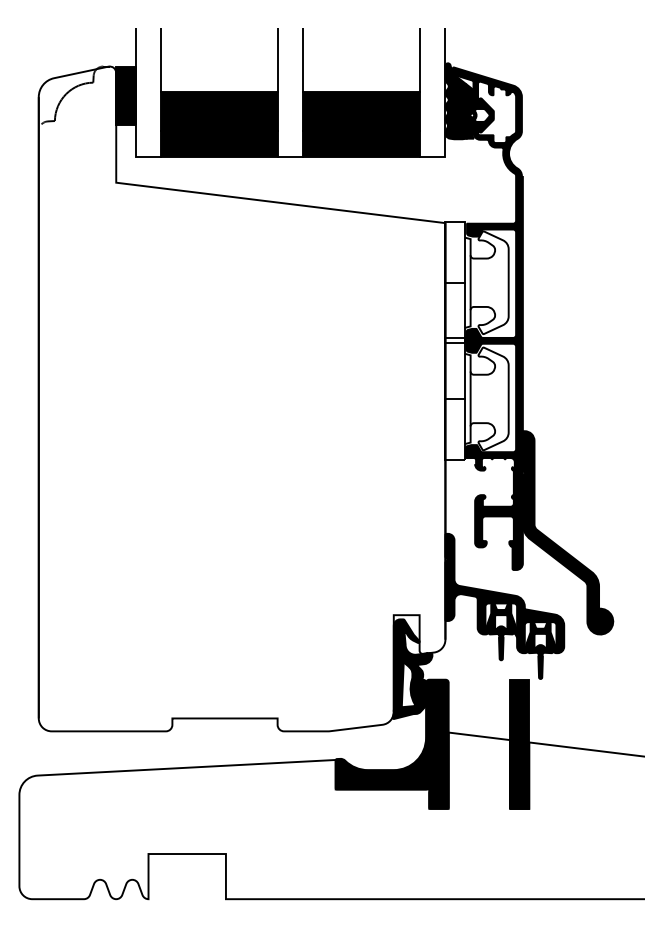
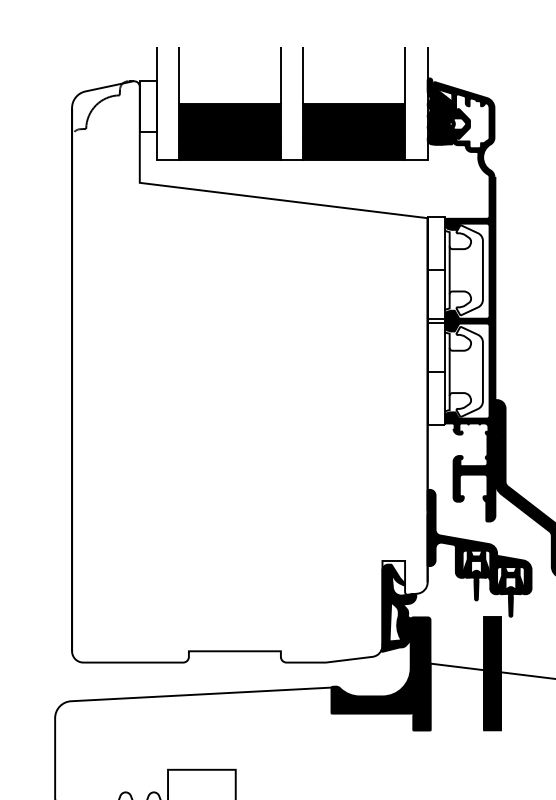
fill: (125, 95) -> (147, 106), removed

